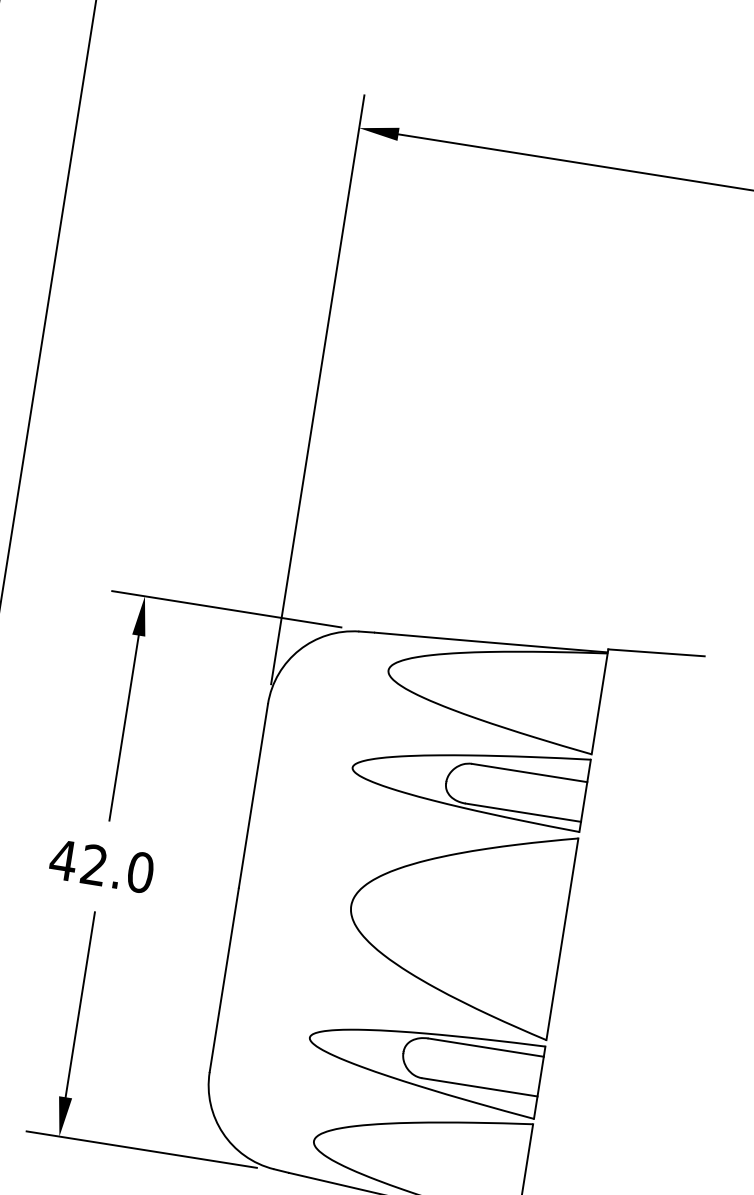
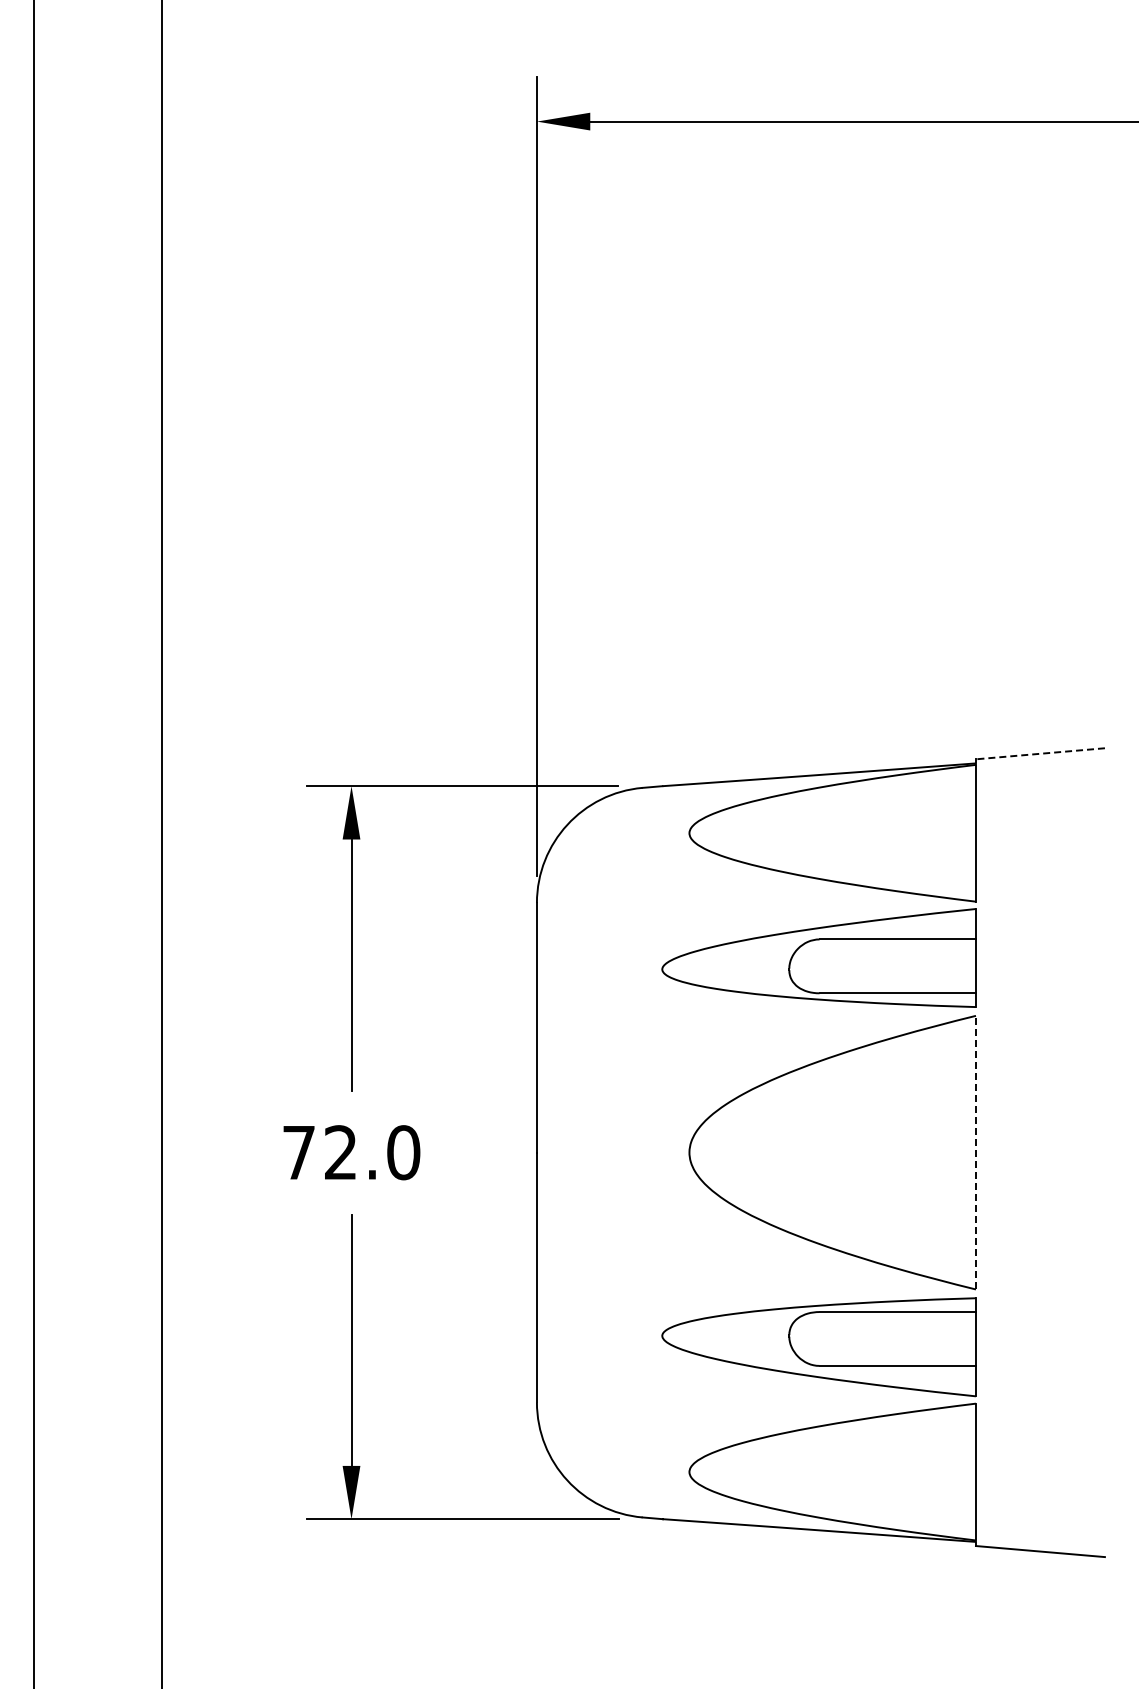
line: (656, 652) -> (1040, 753), solid -> dashed
text: (63, 860) -> (298, 1152), 42.0 -> 72.0
line: (562, 939) -> (975, 1152), solid -> dashed

